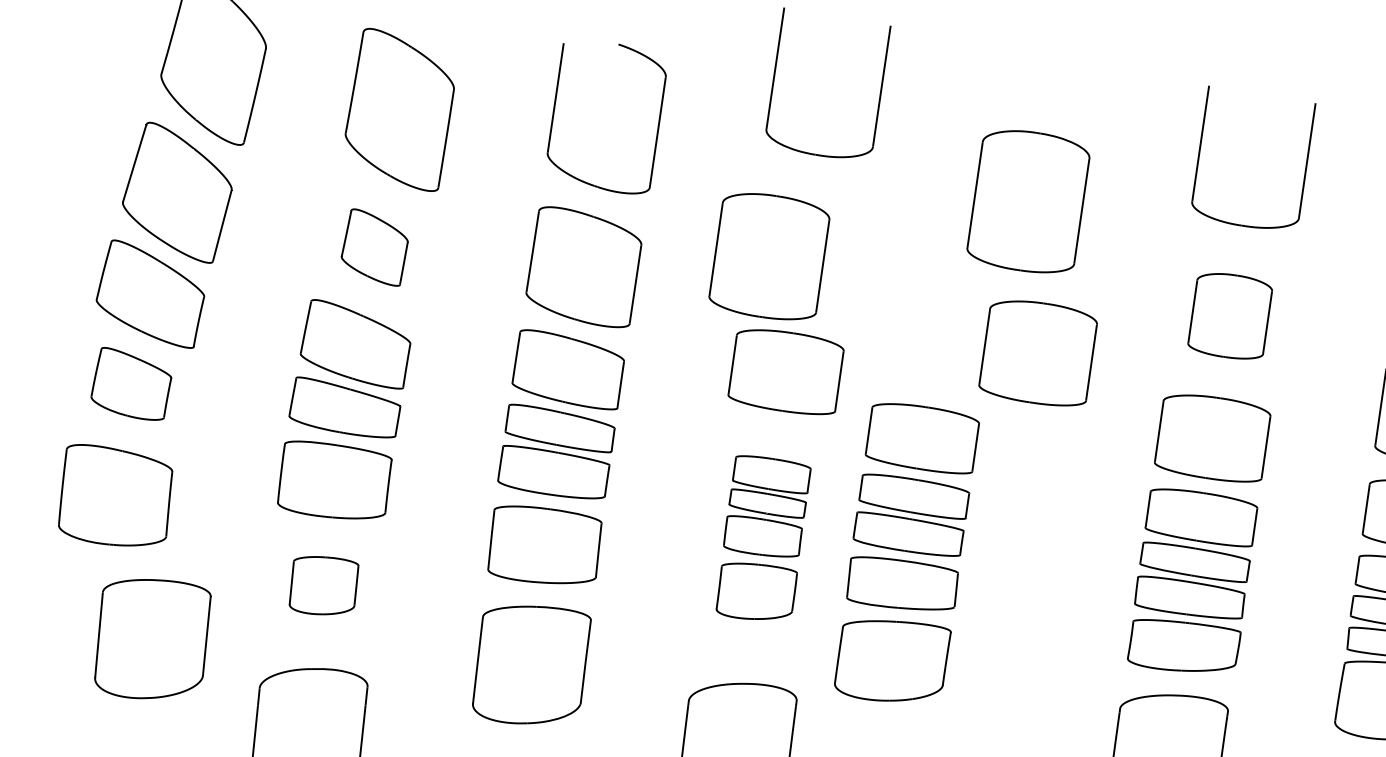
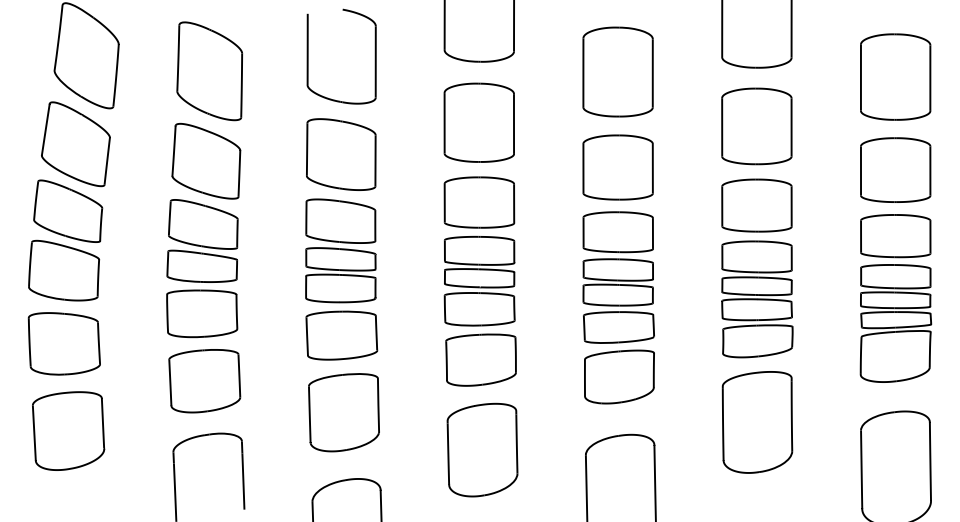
part: (375, 246) -> (206, 160), size x1.67
part: (768, 256) -> (478, 122), moved
part: (1229, 316) -> (756, 126), size x1.43
part: (1037, 352) -> (617, 167), moved
part: (132, 384) -> (64, 270), size x1.43
part: (762, 539) -> (479, 311), size x1.43
part: (906, 554) -> (618, 307), moved
part: (323, 586) -> (204, 381), size x1.67
part: (152, 638) -> (68, 430), moved

